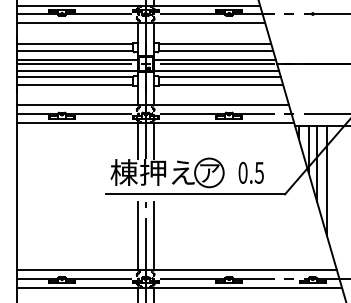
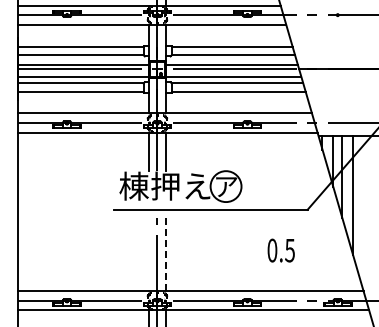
text: (250, 172) -> (280, 250), moved
line: (138, 234) -> (149, 253), removed
line: (153, 235) -> (165, 254), solid -> dashed

